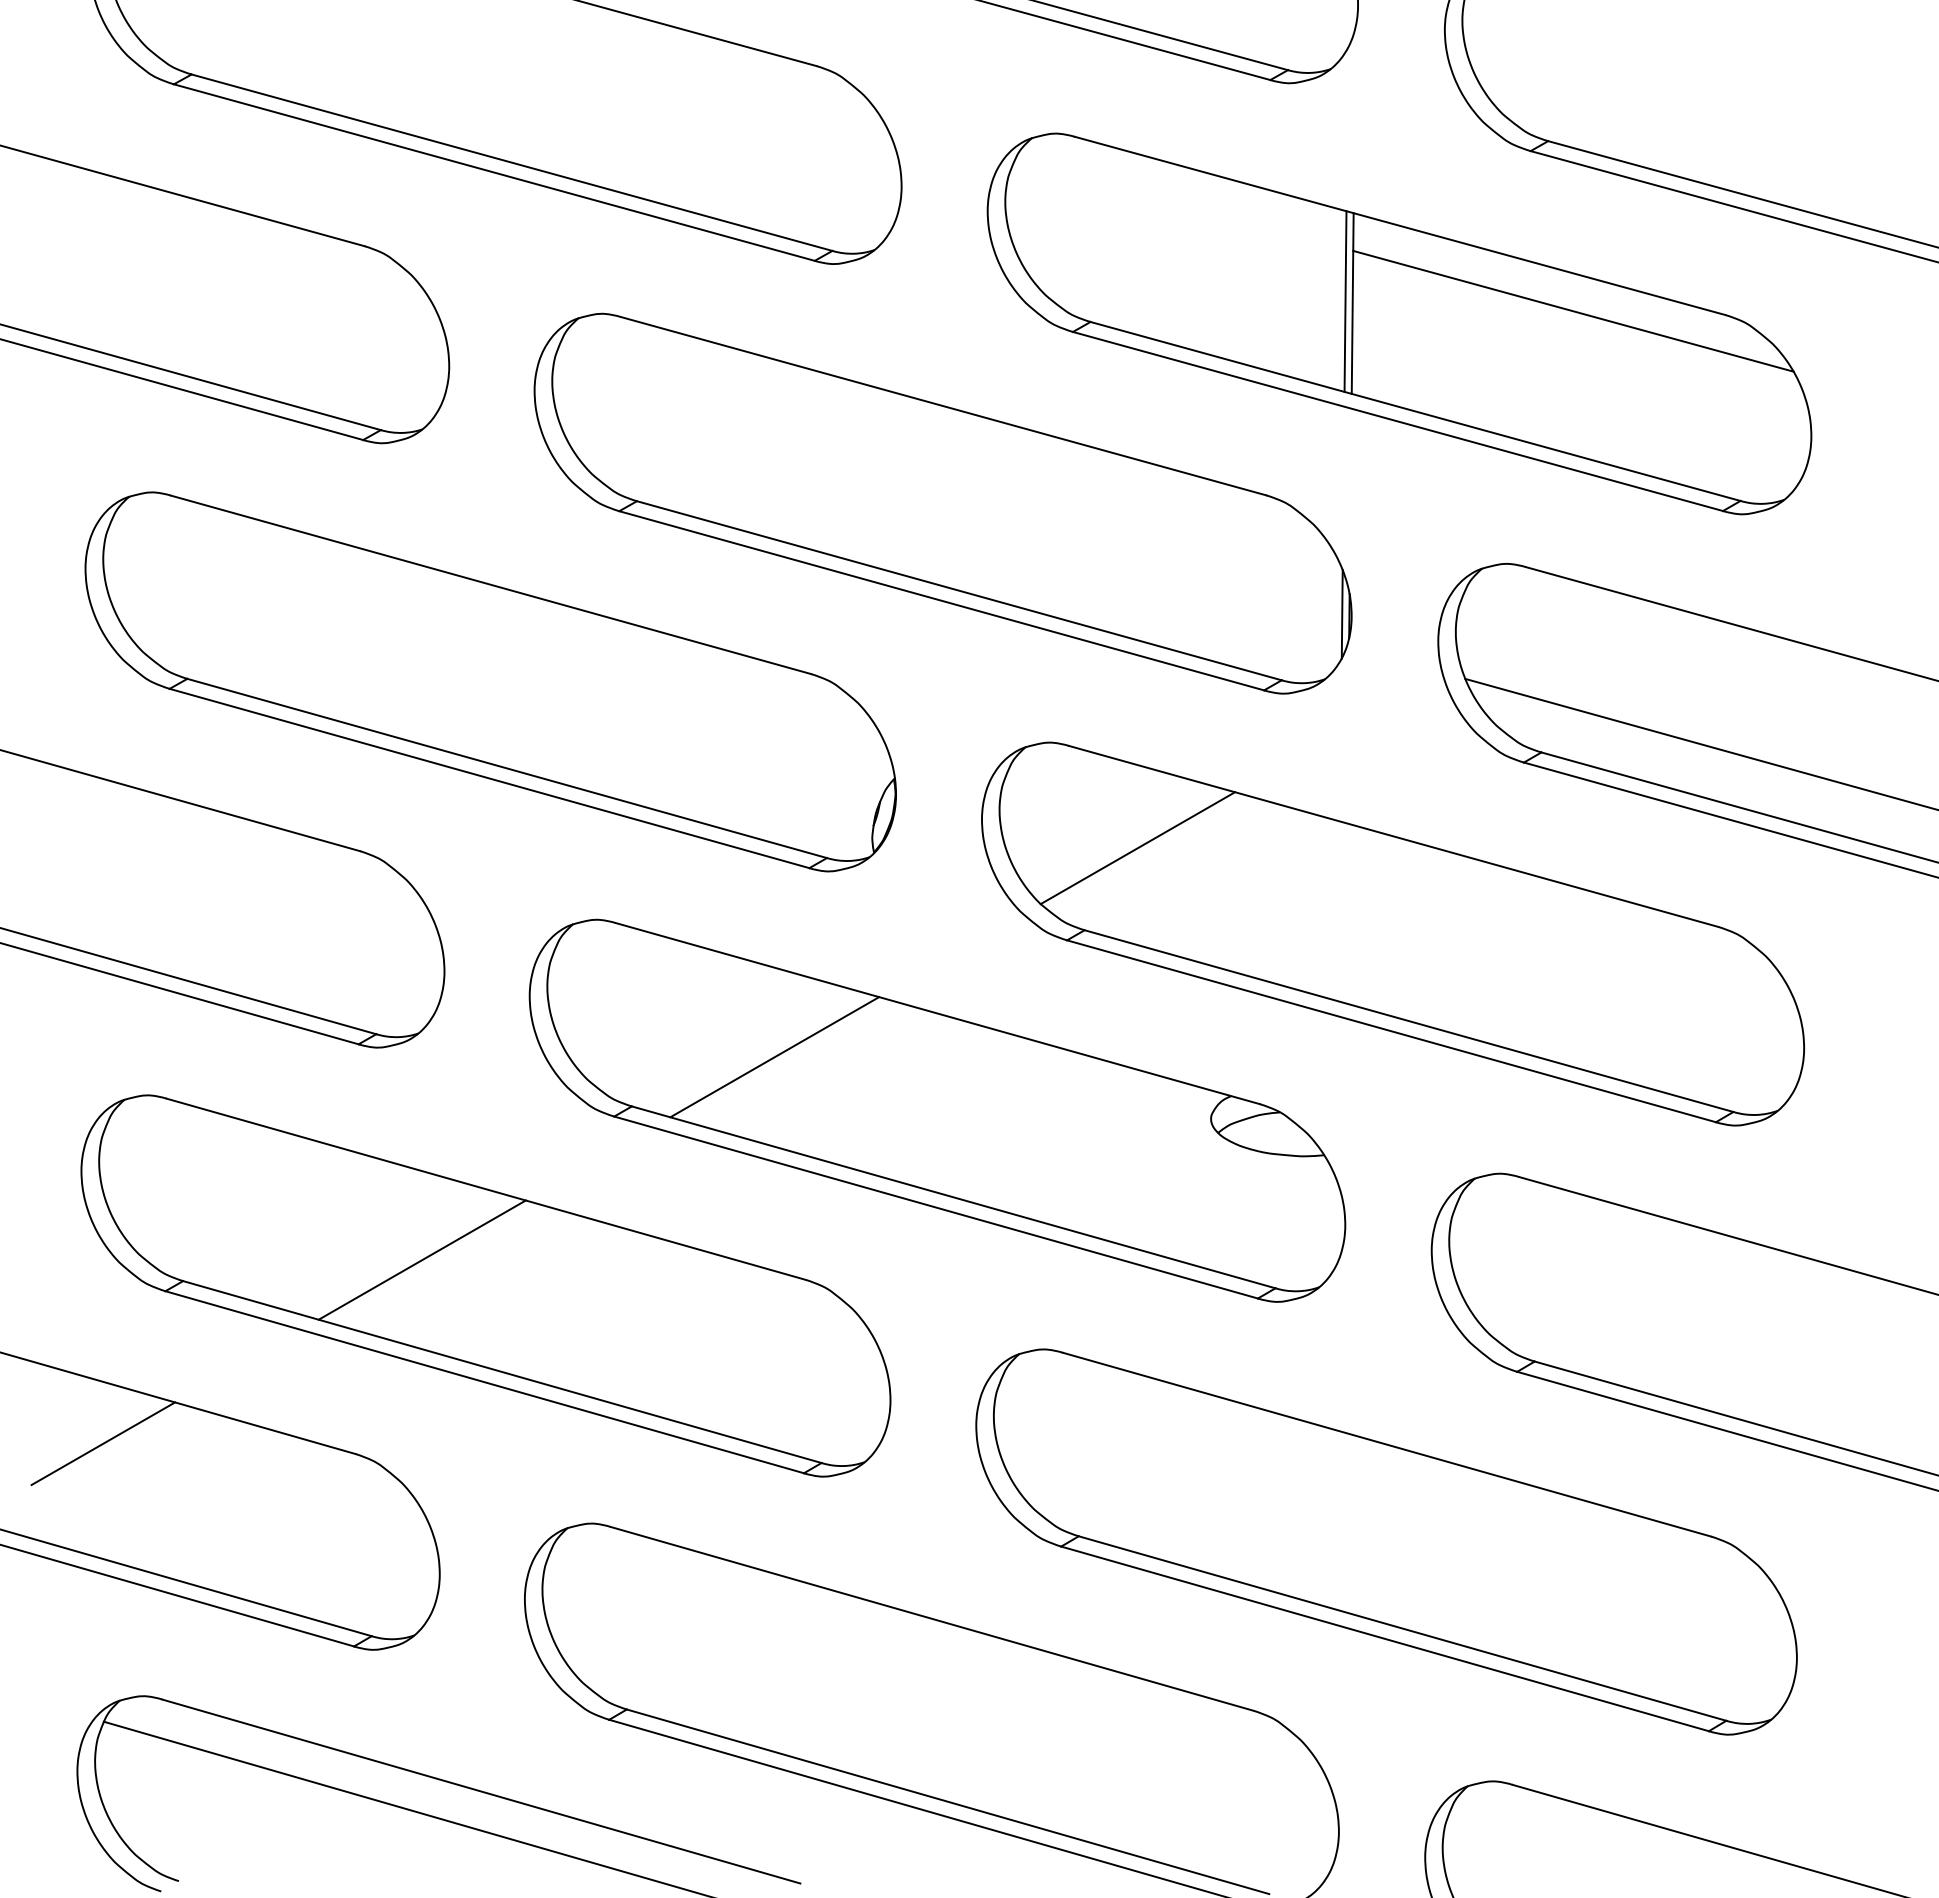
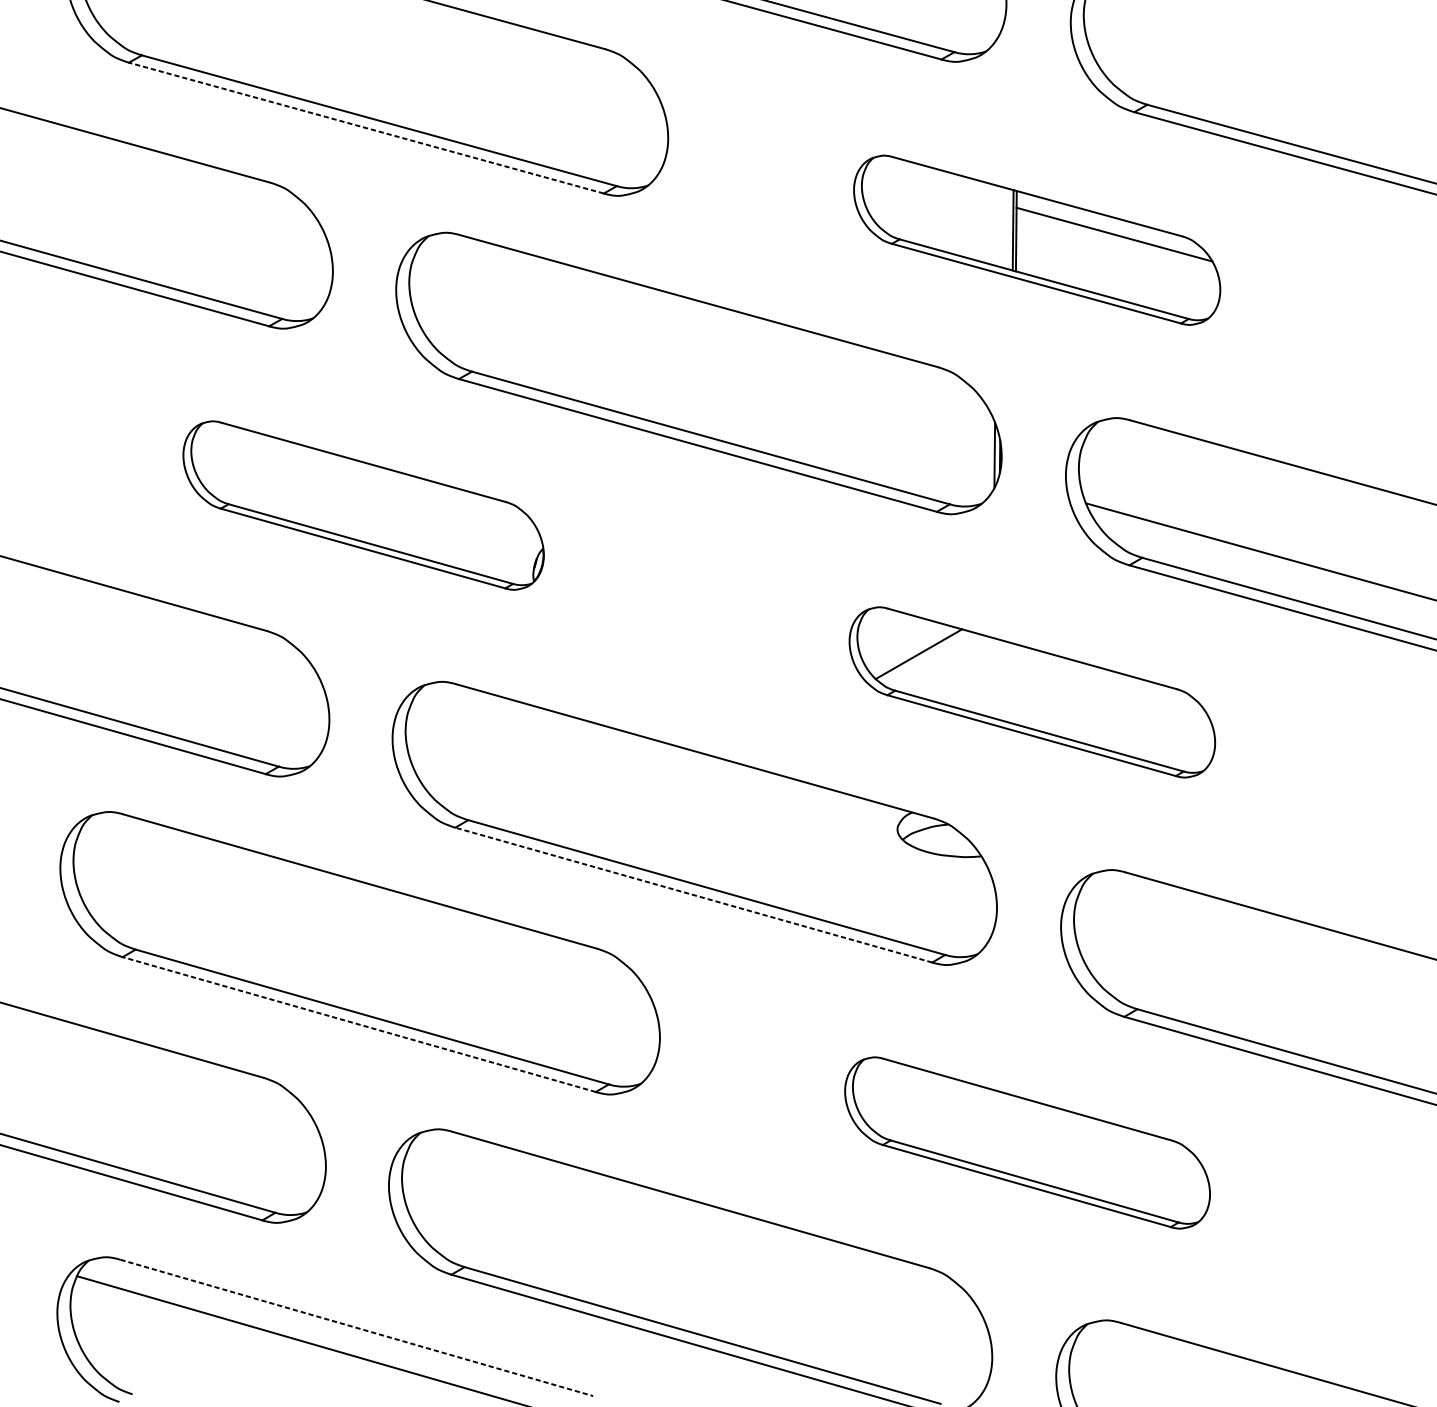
line: (493, 172) -> (365, 128), solid -> dashed
part: (1399, 323) -> (1037, 239), size x0.6
part: (490, 681) -> (363, 505), size x0.6
part: (1392, 933) -> (1031, 692), size x0.6
line: (774, 1057) -> (573, 783), removed
line: (935, 1207) -> (693, 895), solid -> dashed
line: (421, 1259) -> (312, 933), removed
line: (484, 1382) -> (359, 1024), solid -> dashed
line: (103, 1443) -> (76, 1069), removed
part: (1386, 1541) -> (1027, 1142), size x0.6
line: (481, 1791) -> (356, 1327), solid -> dashed

